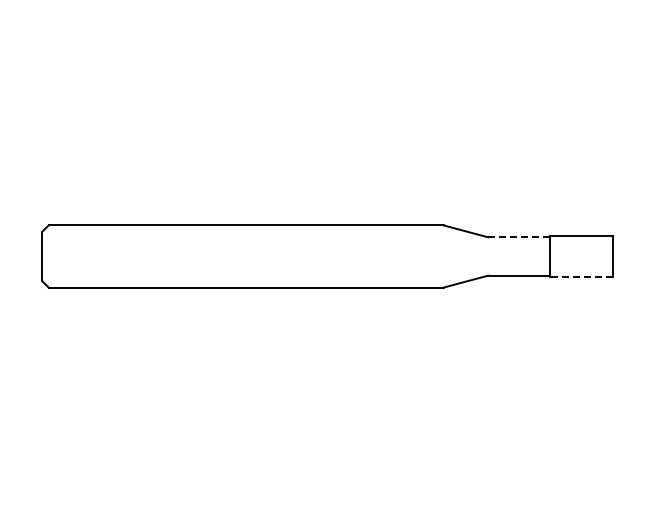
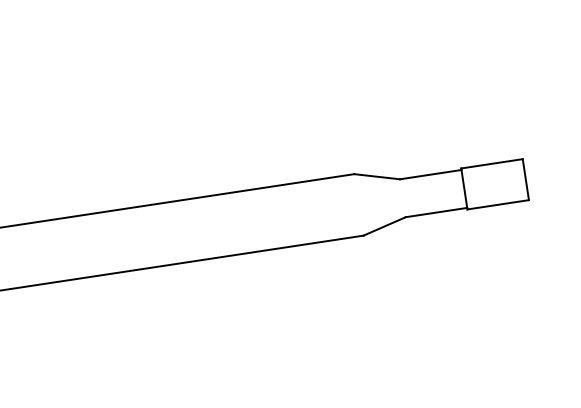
line: (519, 237) -> (431, 174), dashed -> solid
line: (580, 277) -> (497, 205), dashed -> solid

